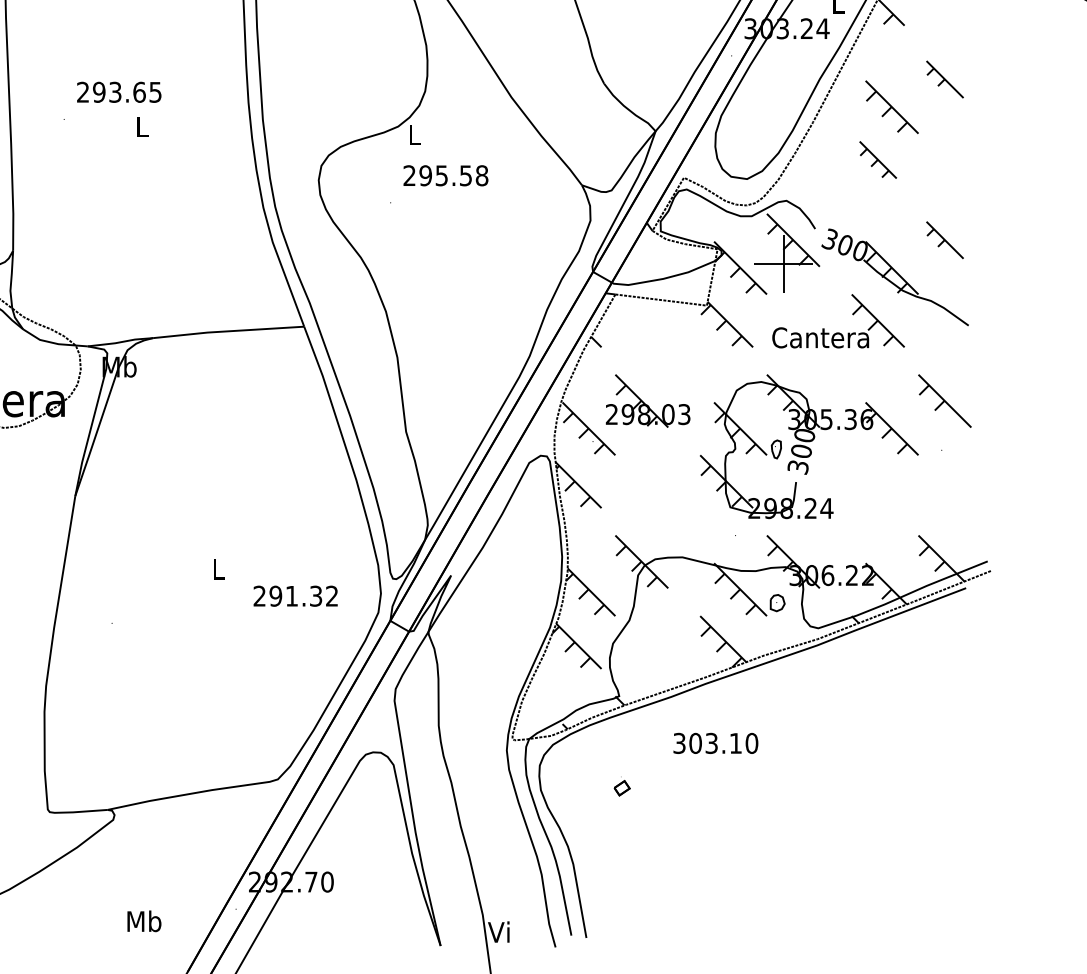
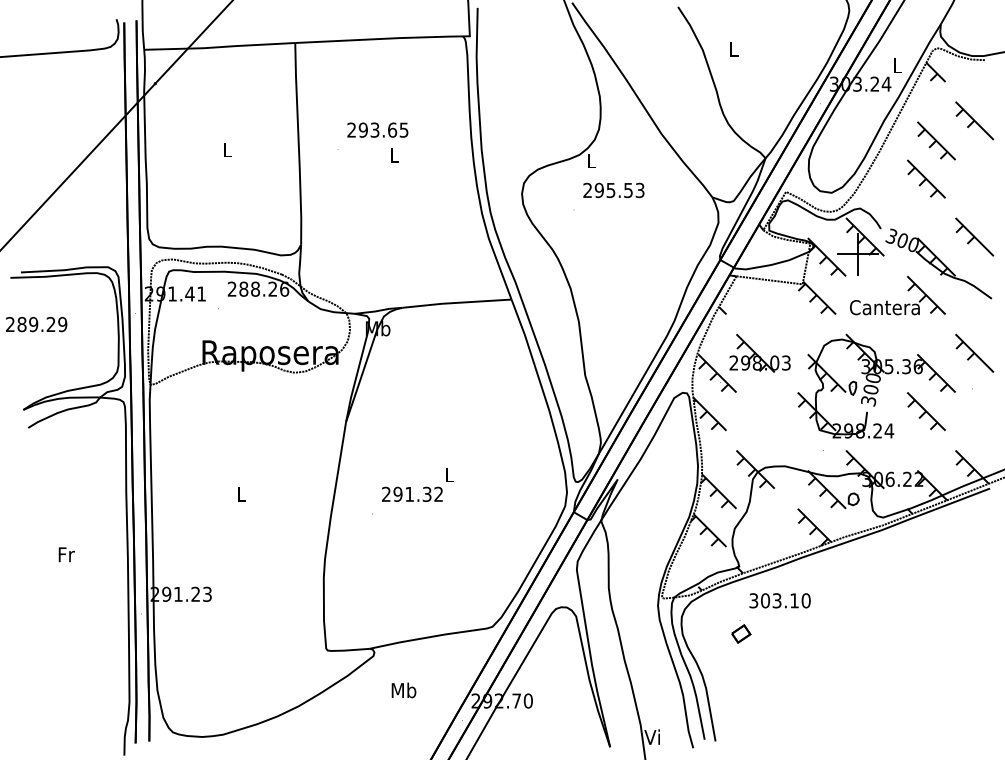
part: (944, 78) -> (974, 120), size x1.43
part: (878, 159) -> (926, 178), size x1.43
text: (481, 175) -> (639, 190), 295.58 -> 295.53
part: (944, 239) -> (974, 236), size x1.43
part: (878, 481) -> (926, 411), added
text: (295, 594) -> (412, 493), moved
text: (715, 743) -> (779, 600), moved
part: (622, 785) -> (741, 631), size x1.67
text: (143, 921) -> (403, 690), moved

